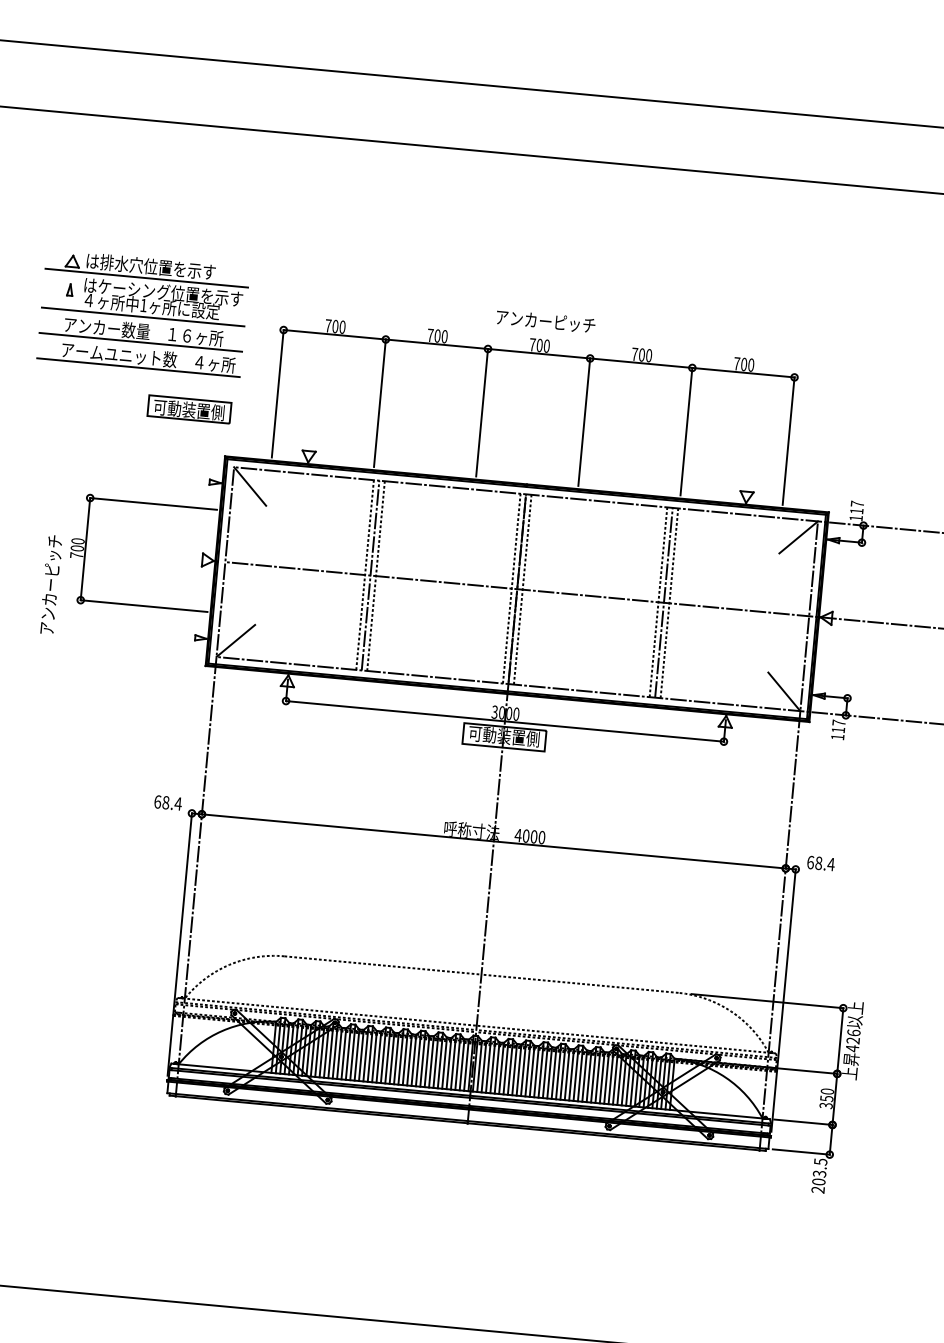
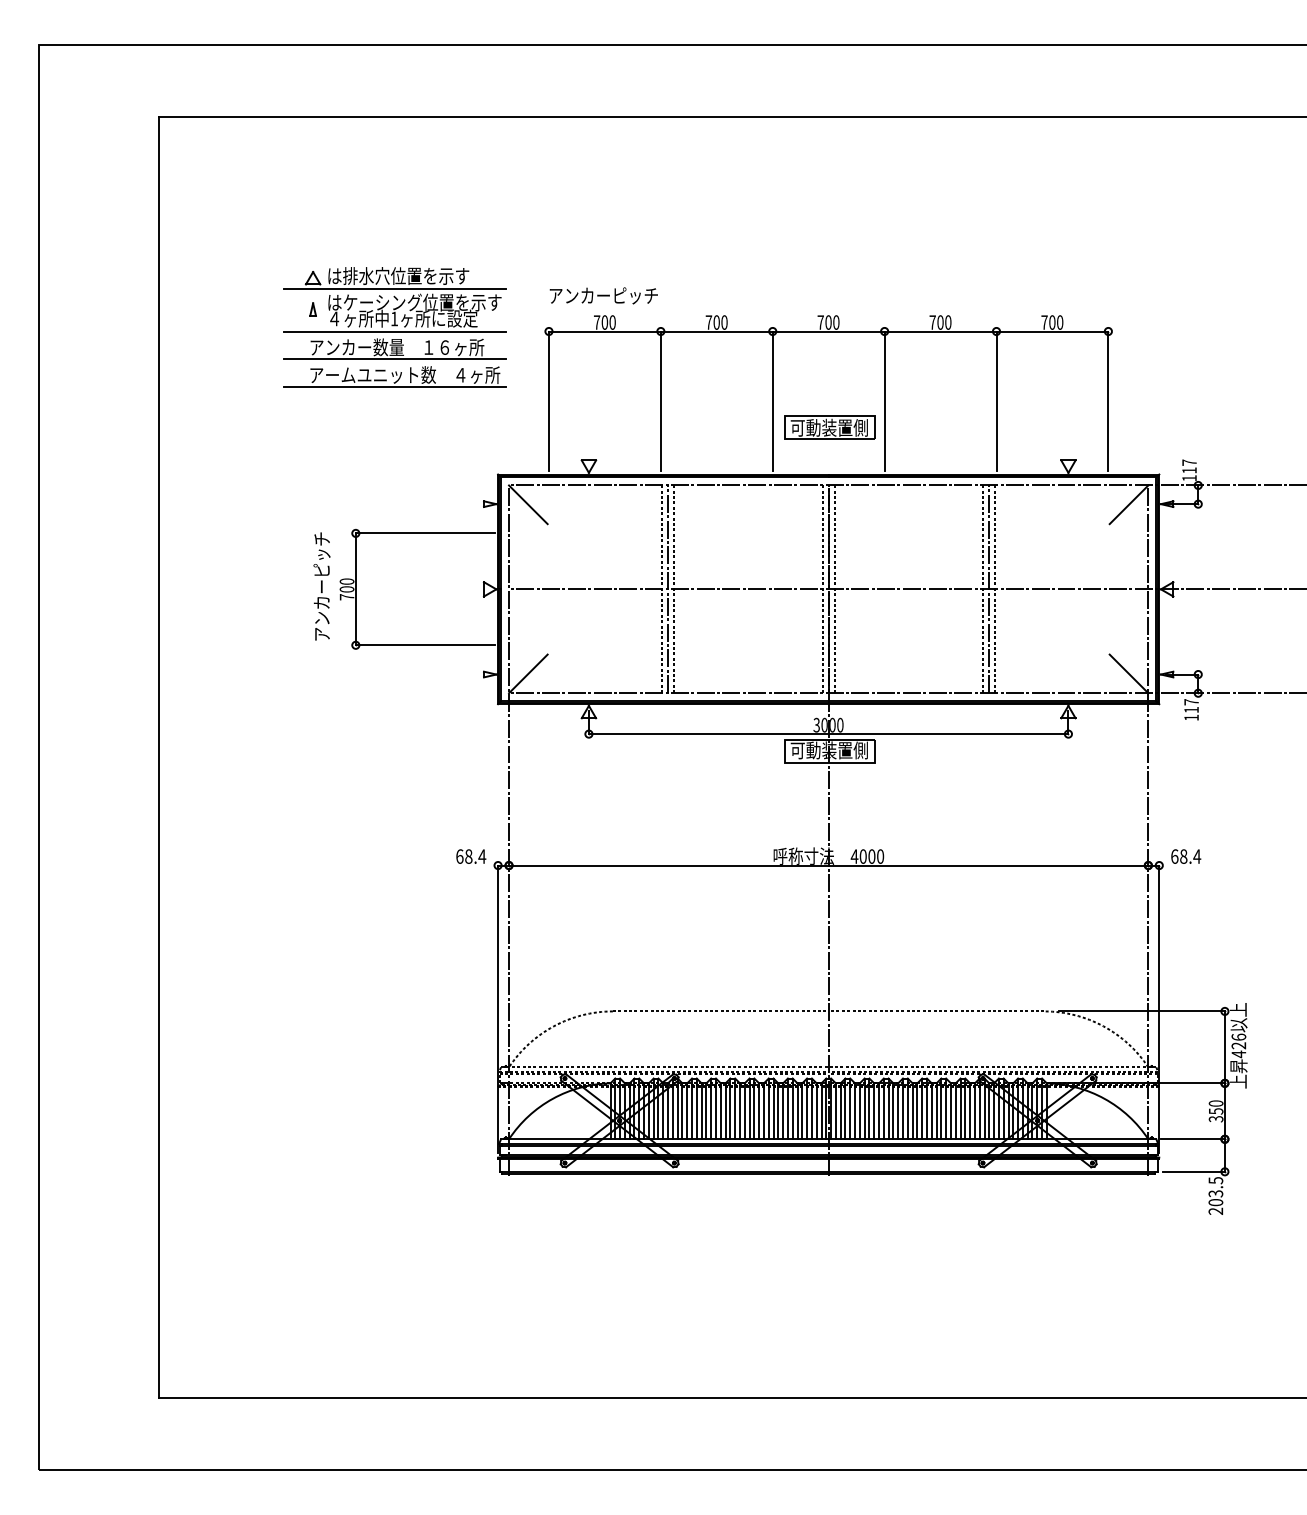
text: (545, 321) -> (603, 295), moved
part: (189, 409) -> (829, 427), moved
text: (50, 584) -> (321, 586), moved

